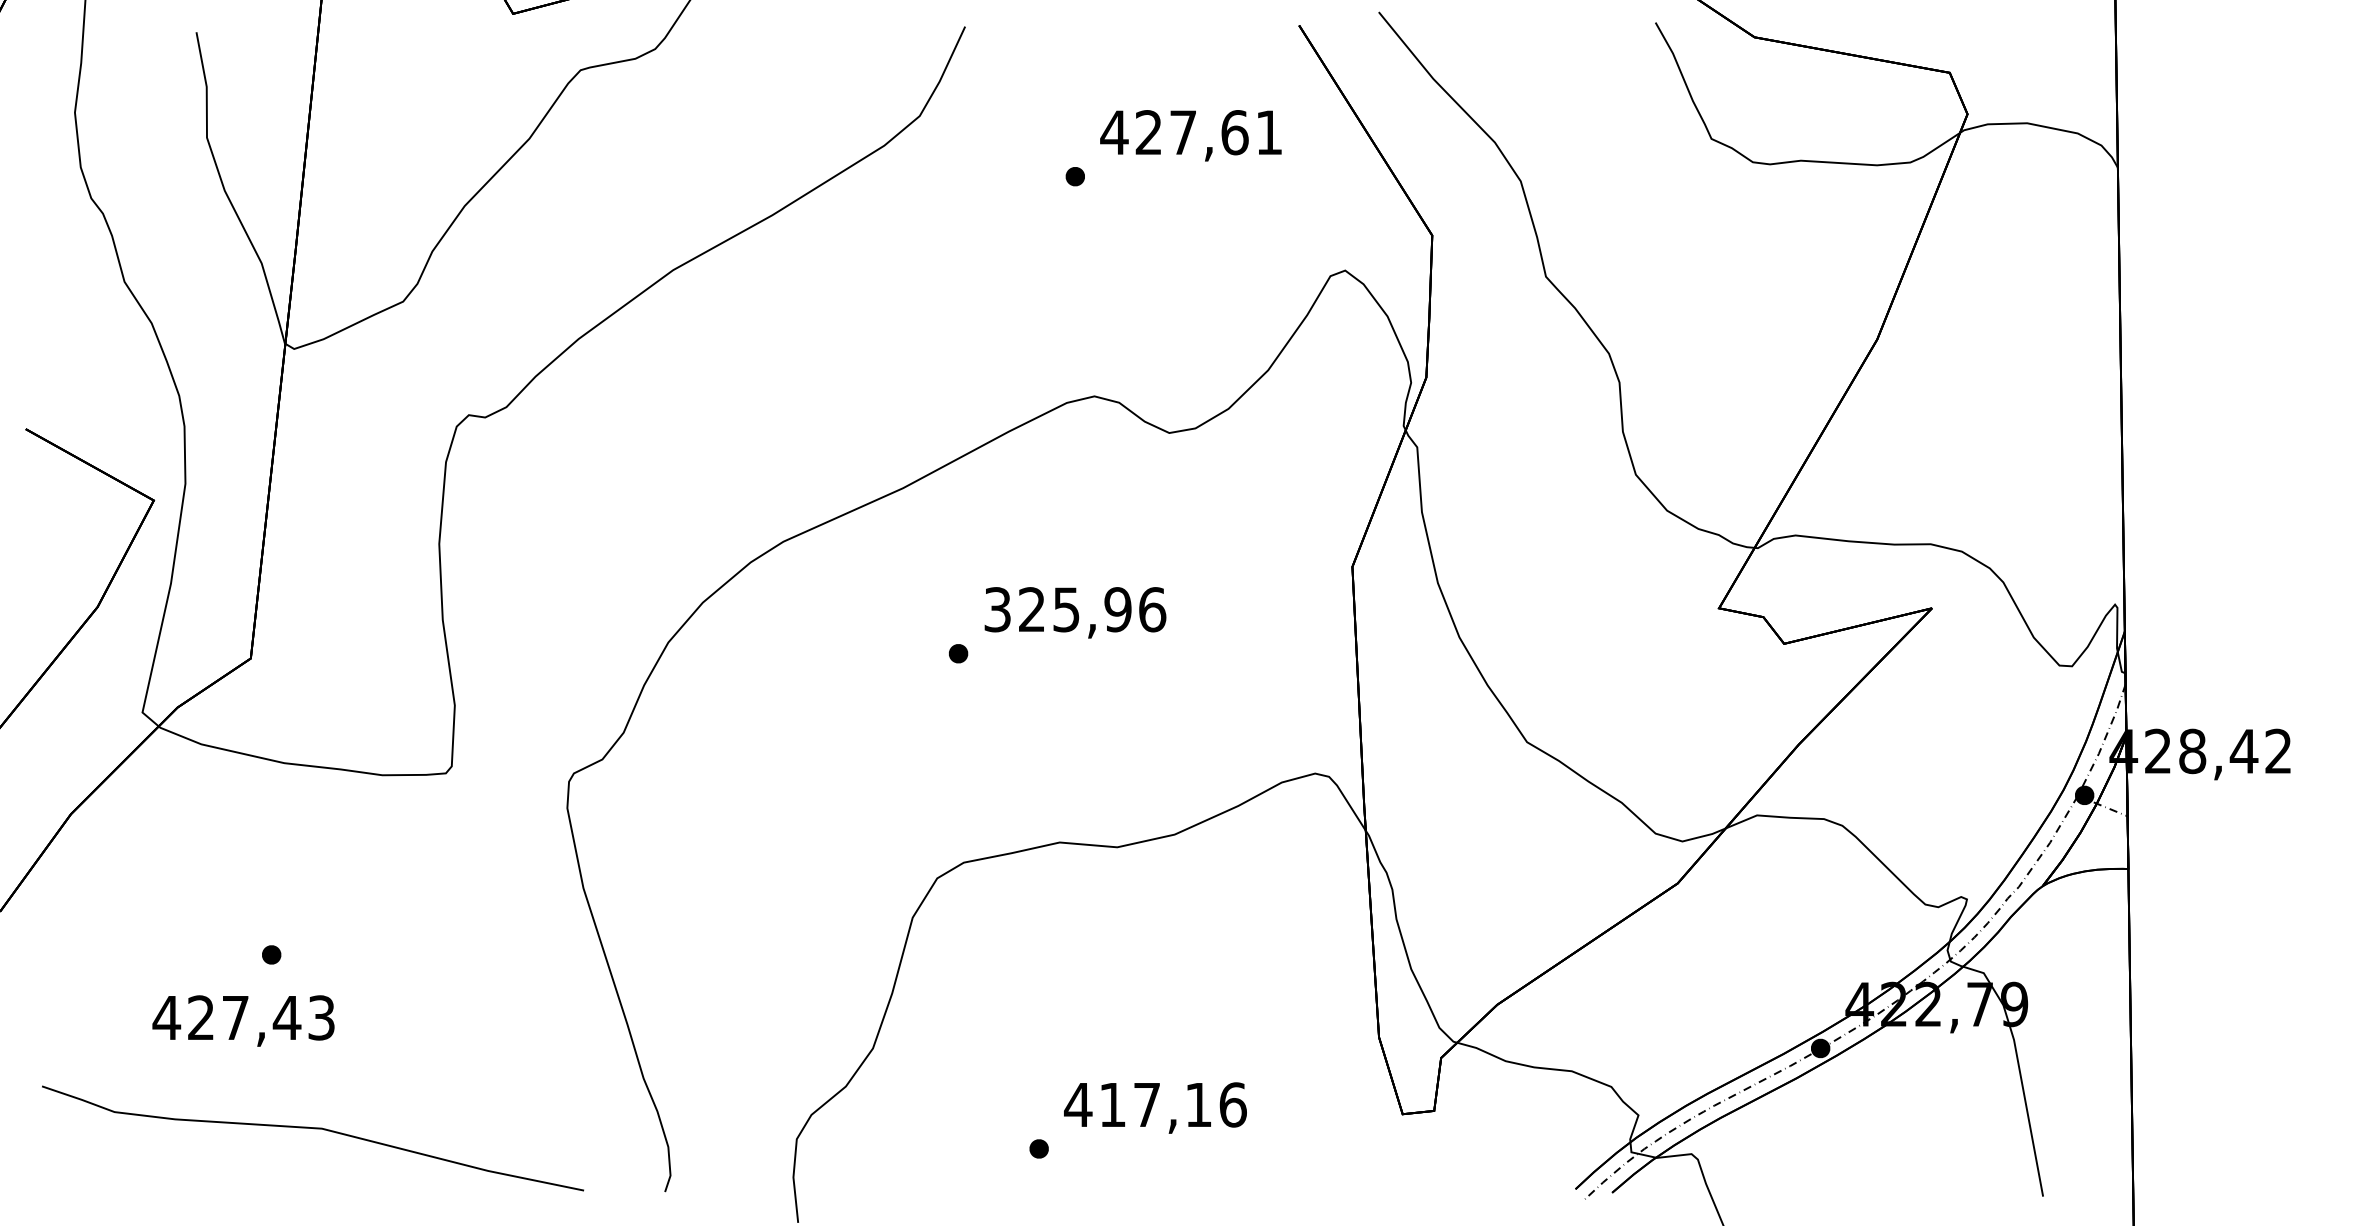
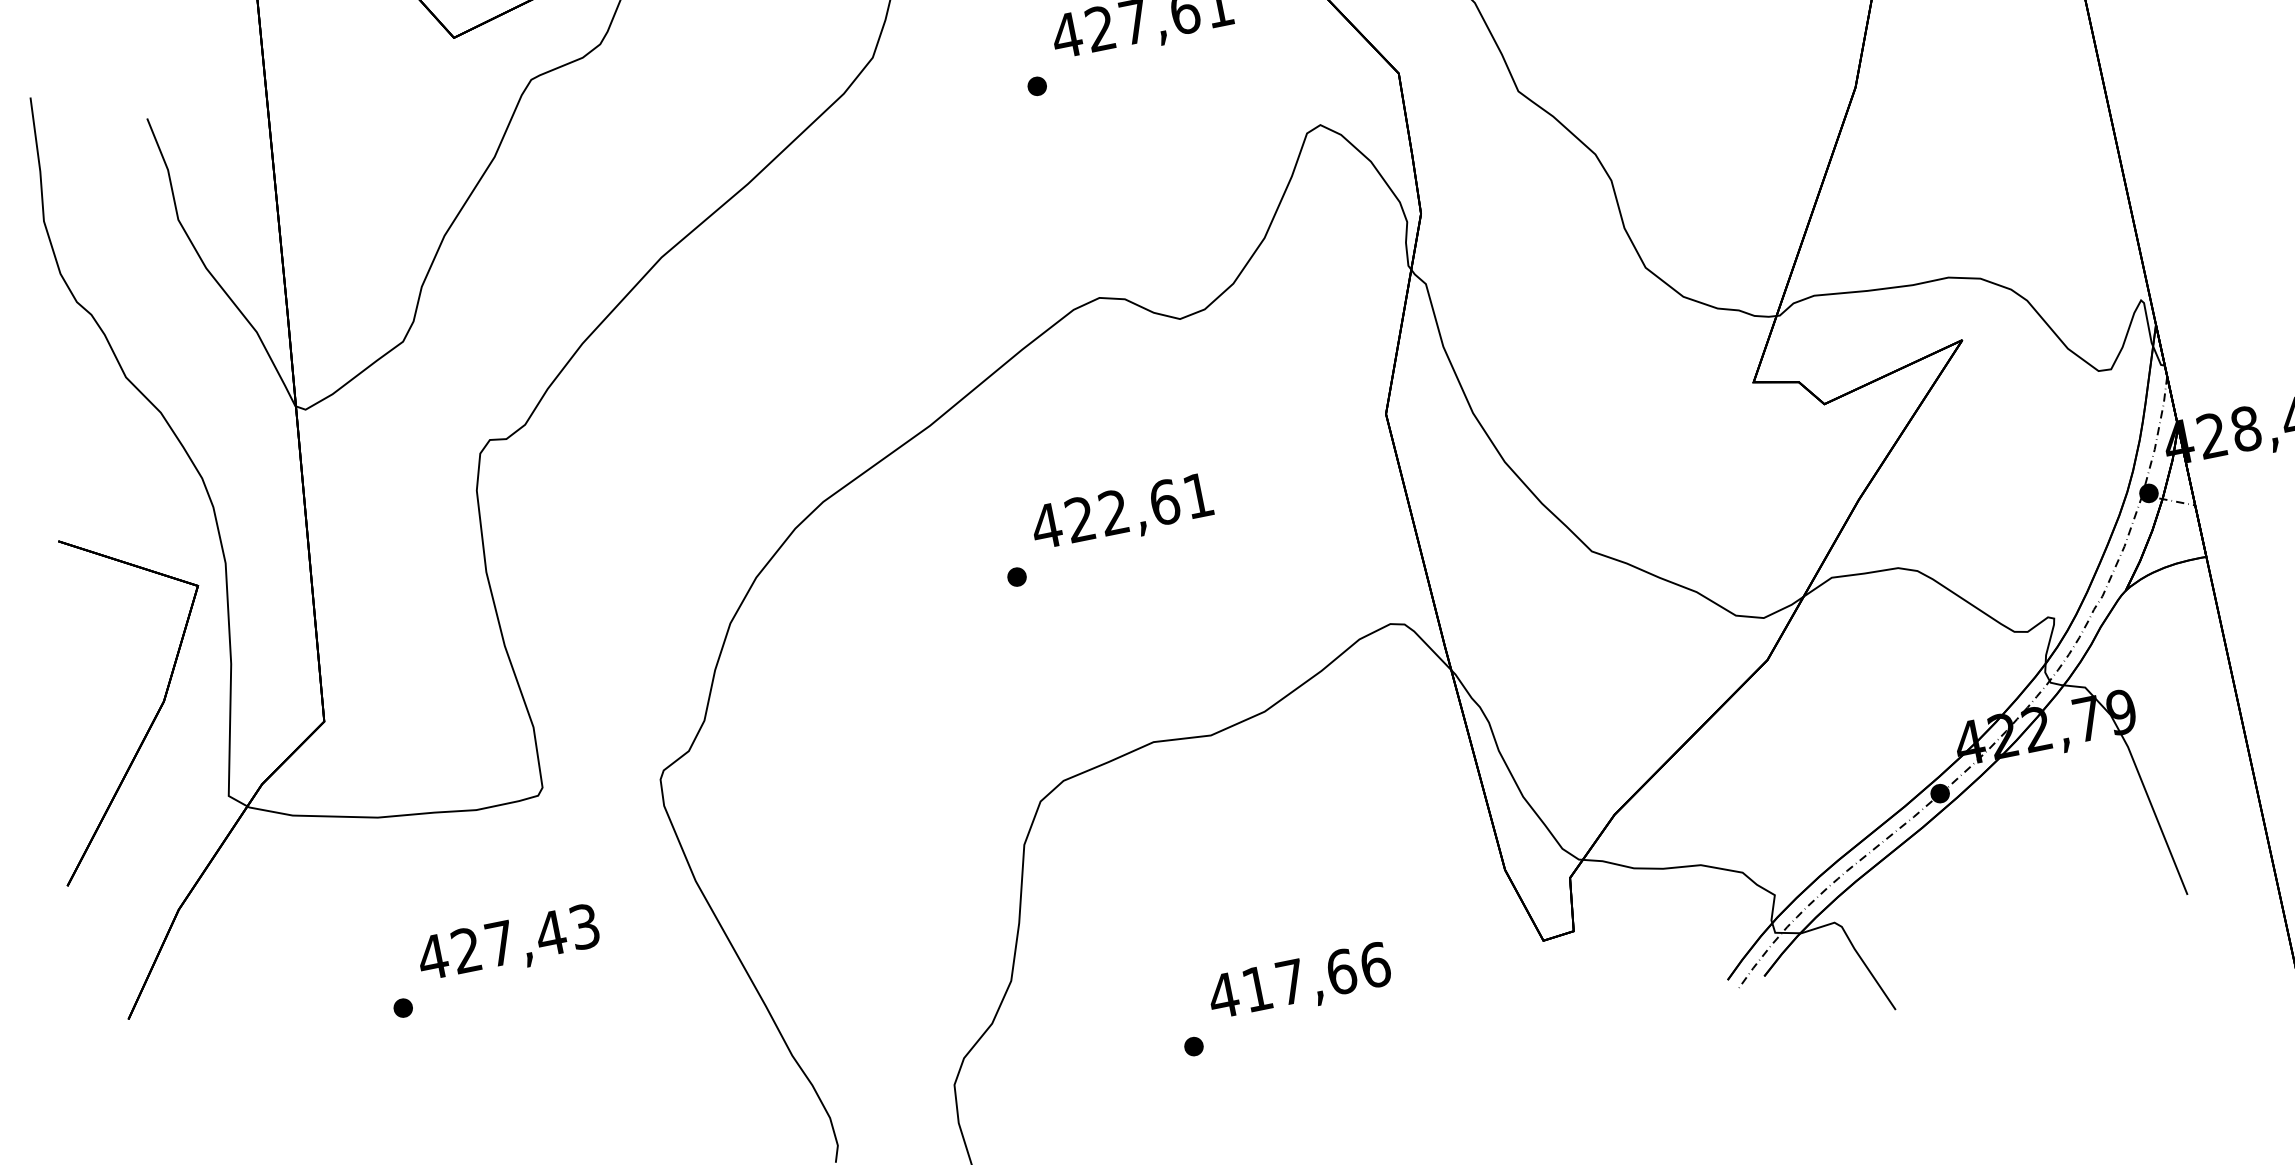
text: (1074, 609) -> (1121, 510), 325,96 -> 422,61
text: (243, 1020) -> (508, 944), moved
text: (1198, 1104) -> (1341, 971), 417,16 -> 417,66

